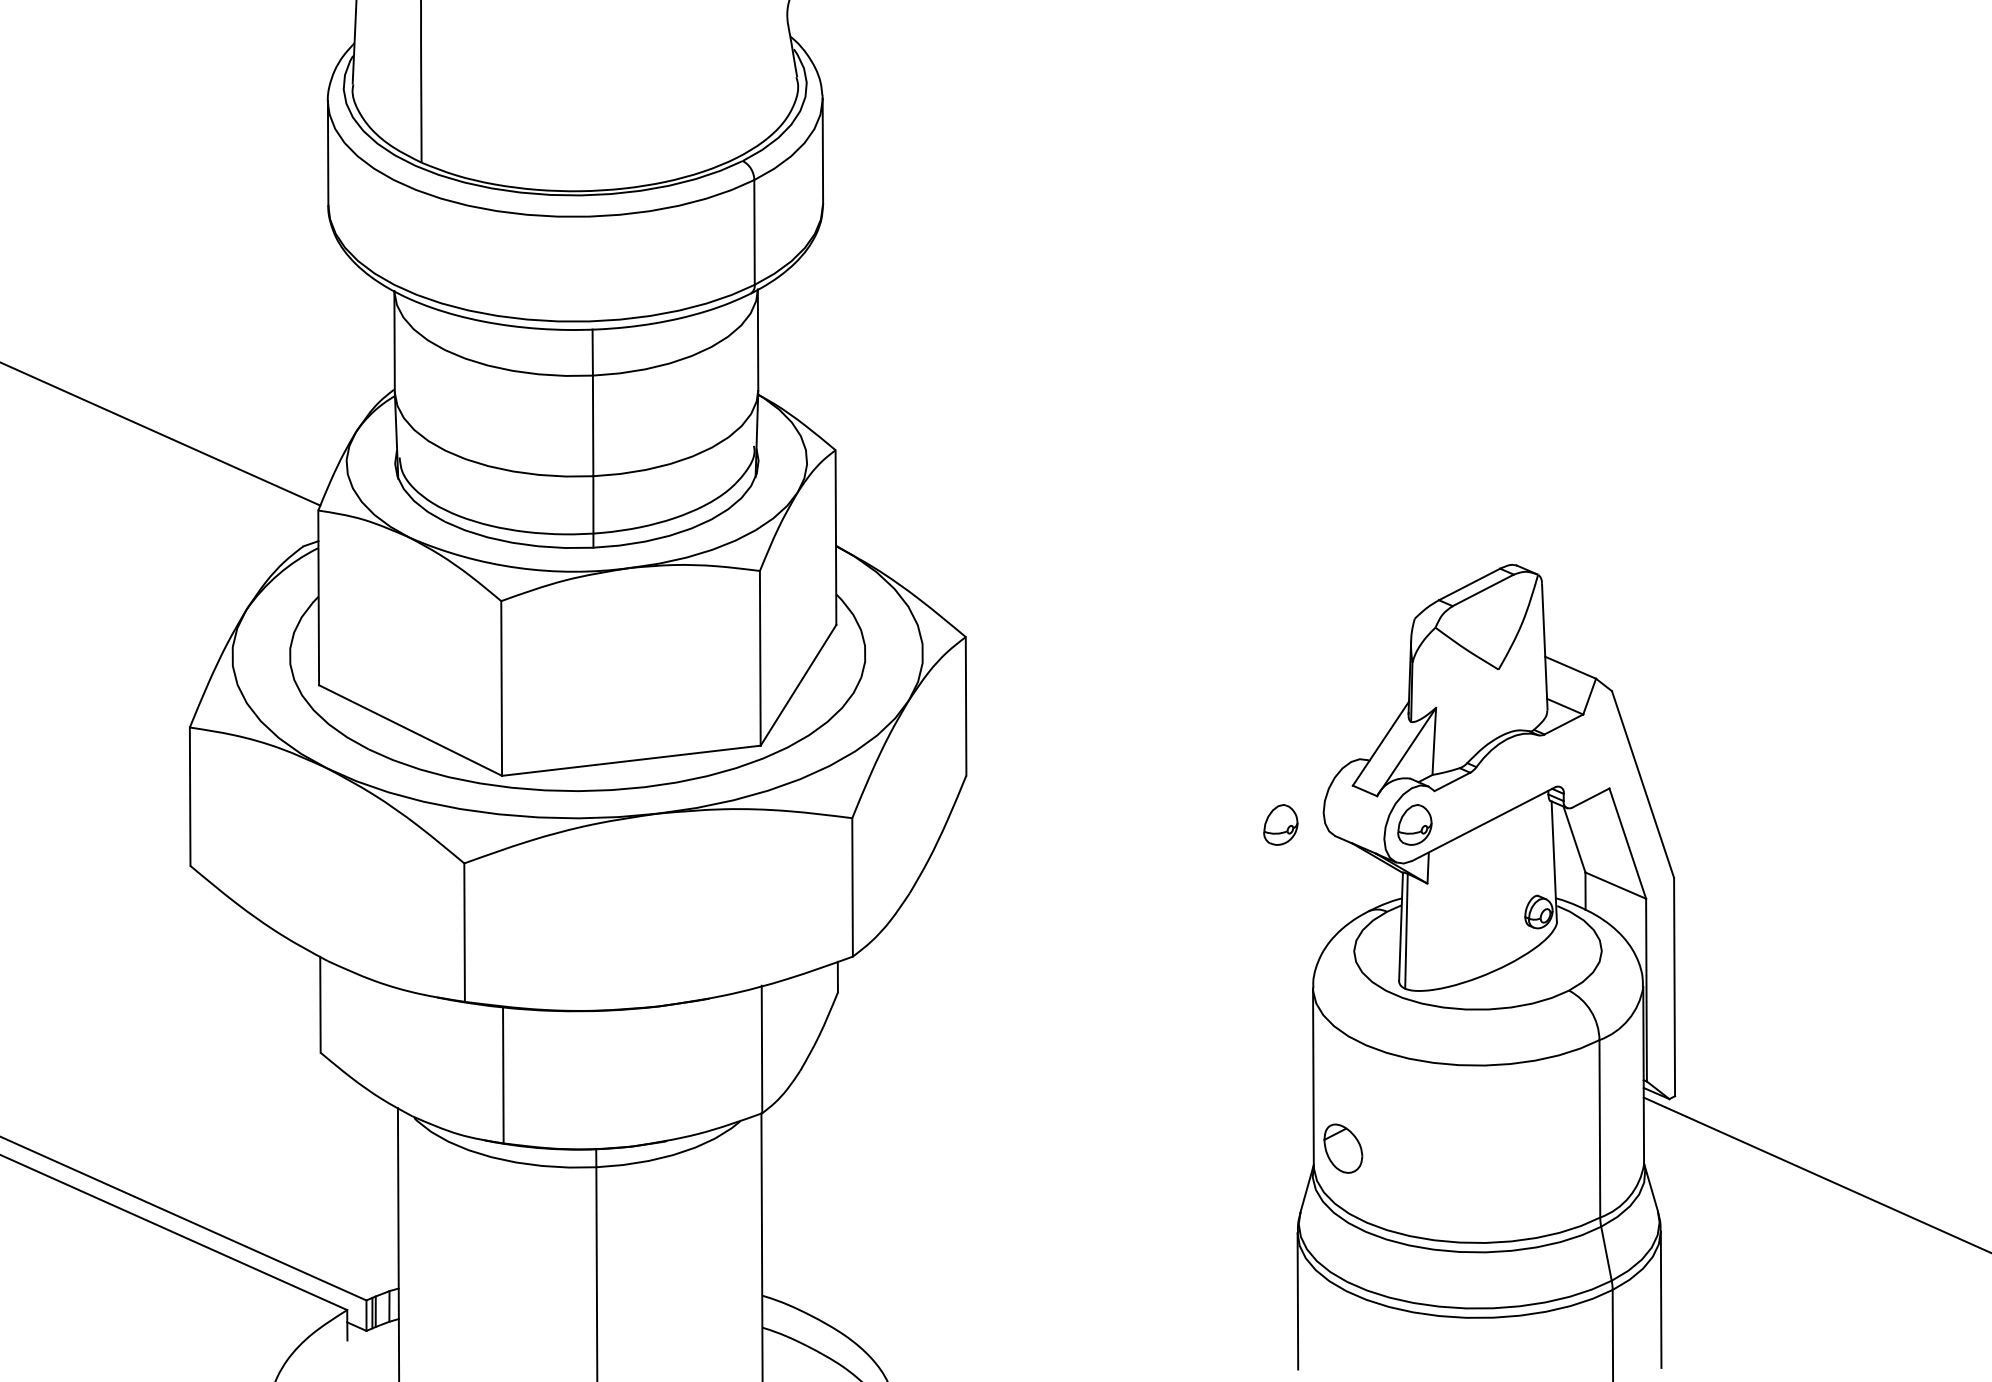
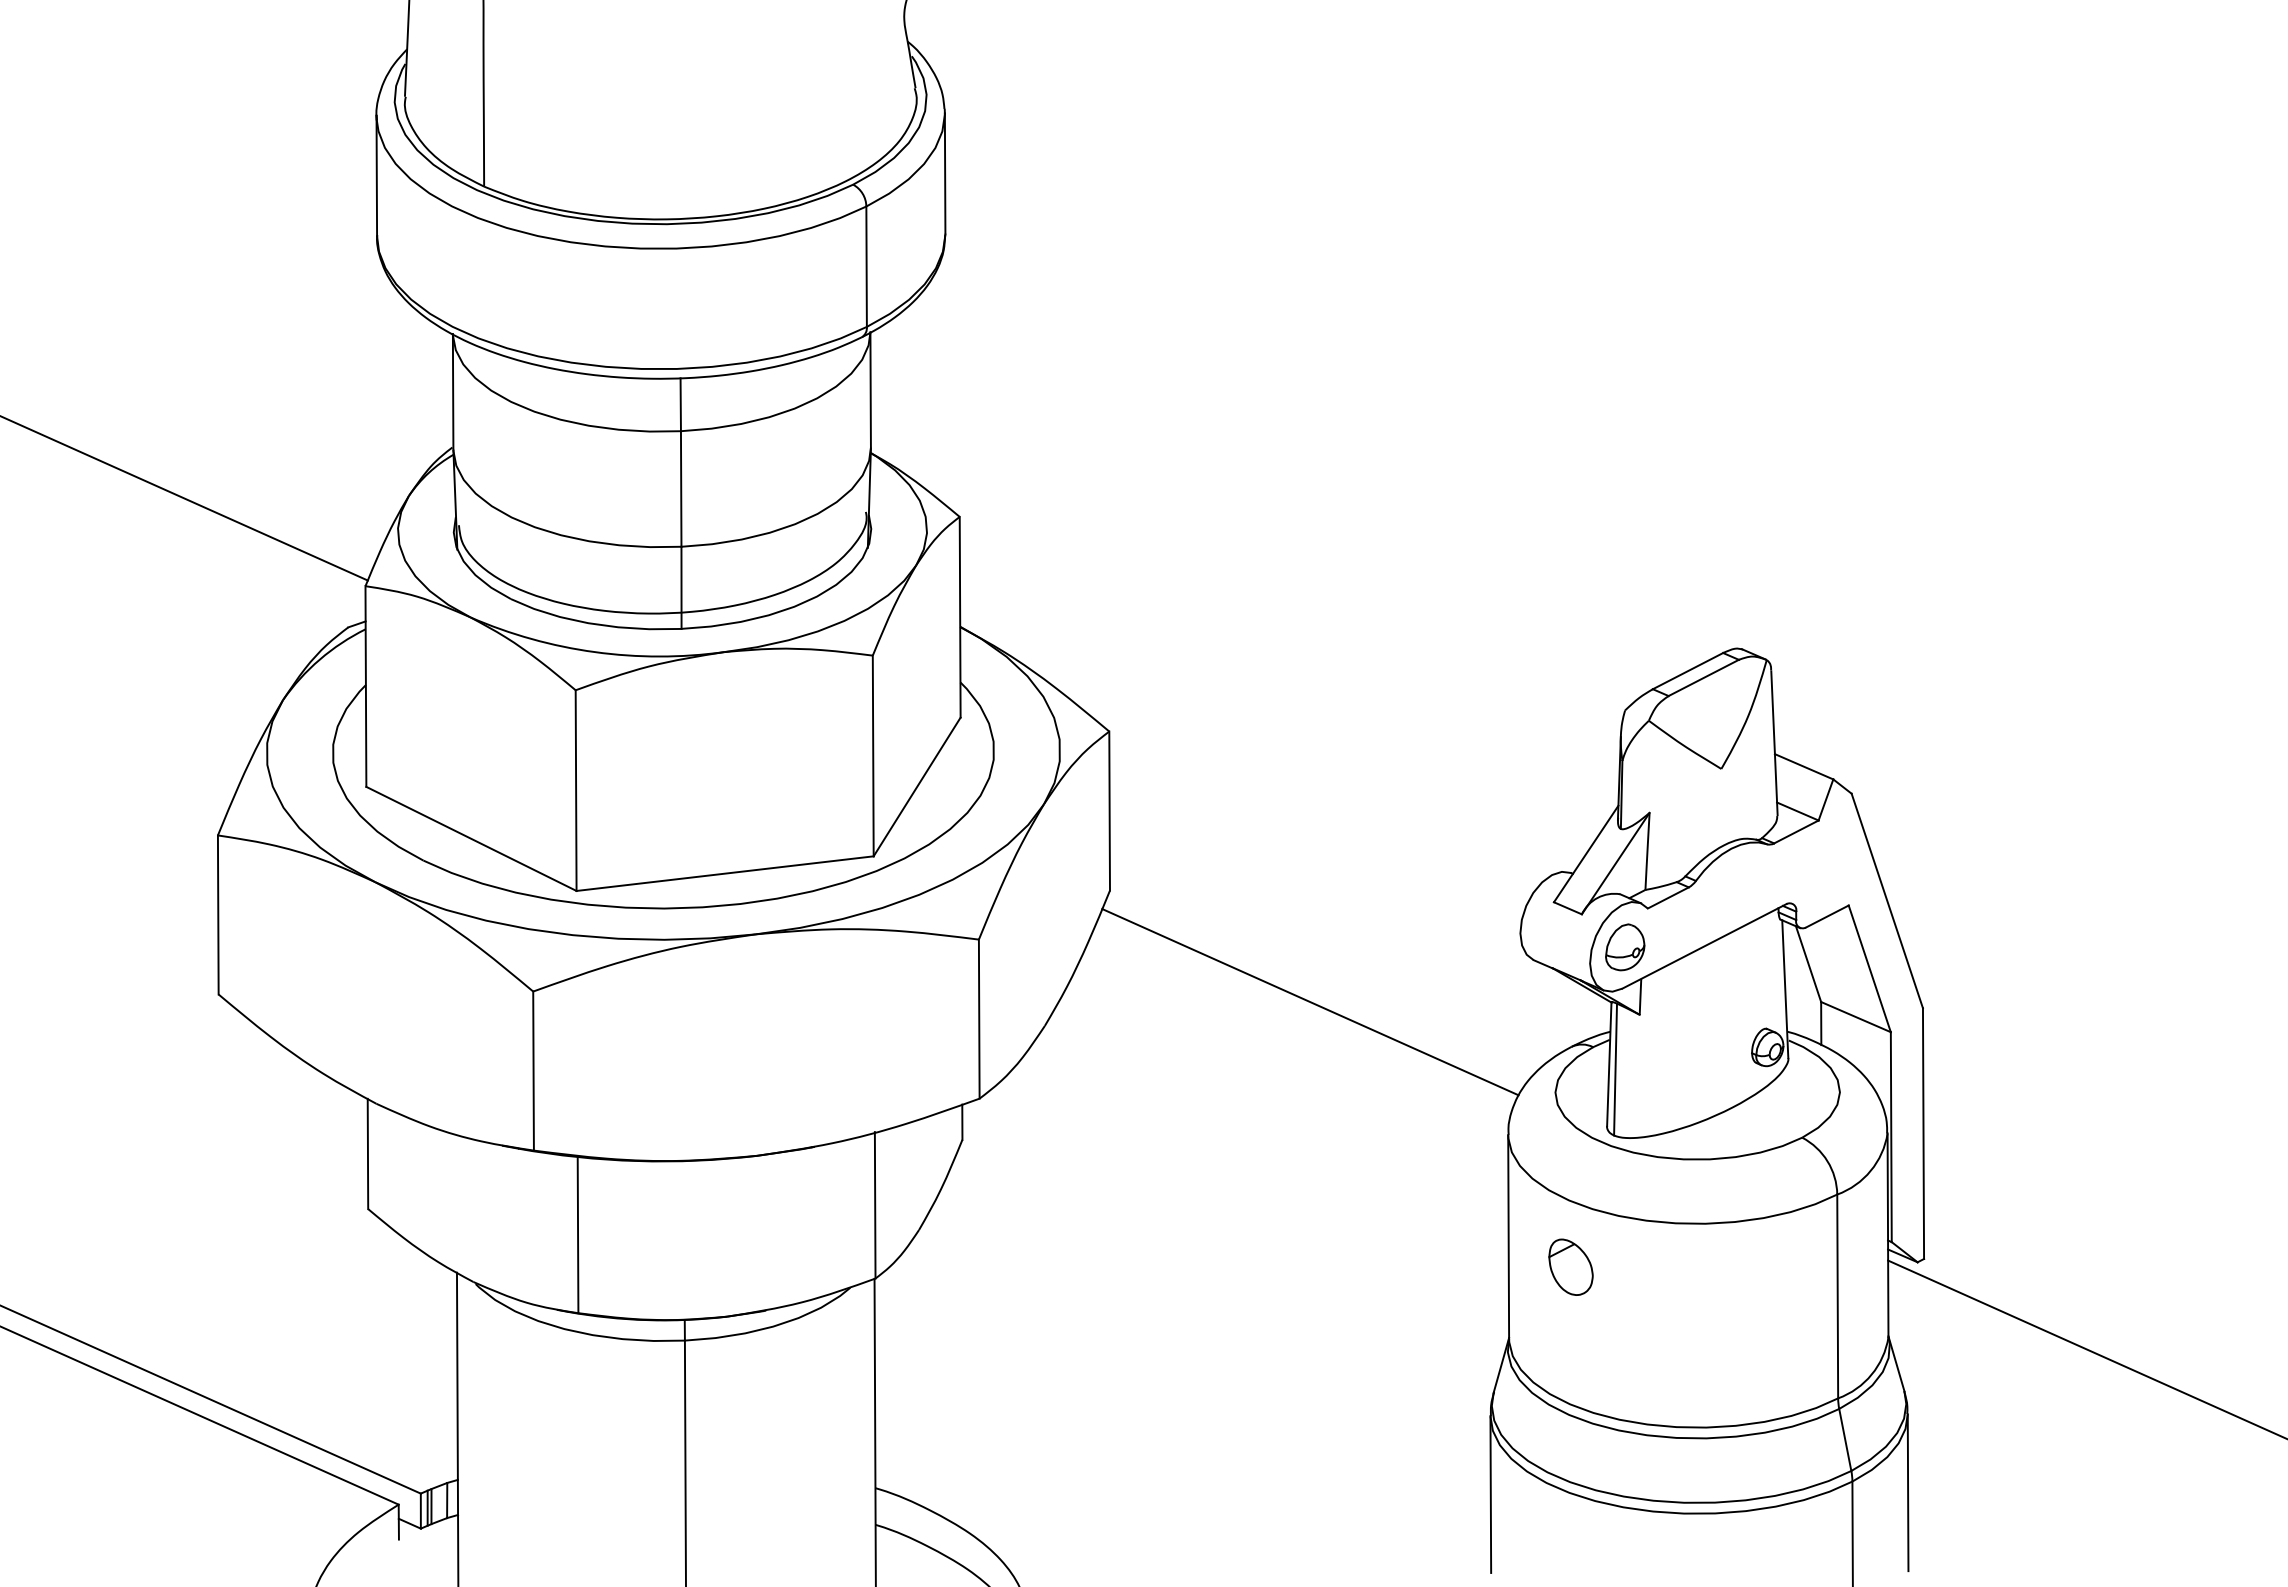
part: (1281, 825) -> (1471, 947), removed
line: (1140, 872) -> (1310, 1002), added
part: (1342, 1148) -> (1570, 1266), moved

